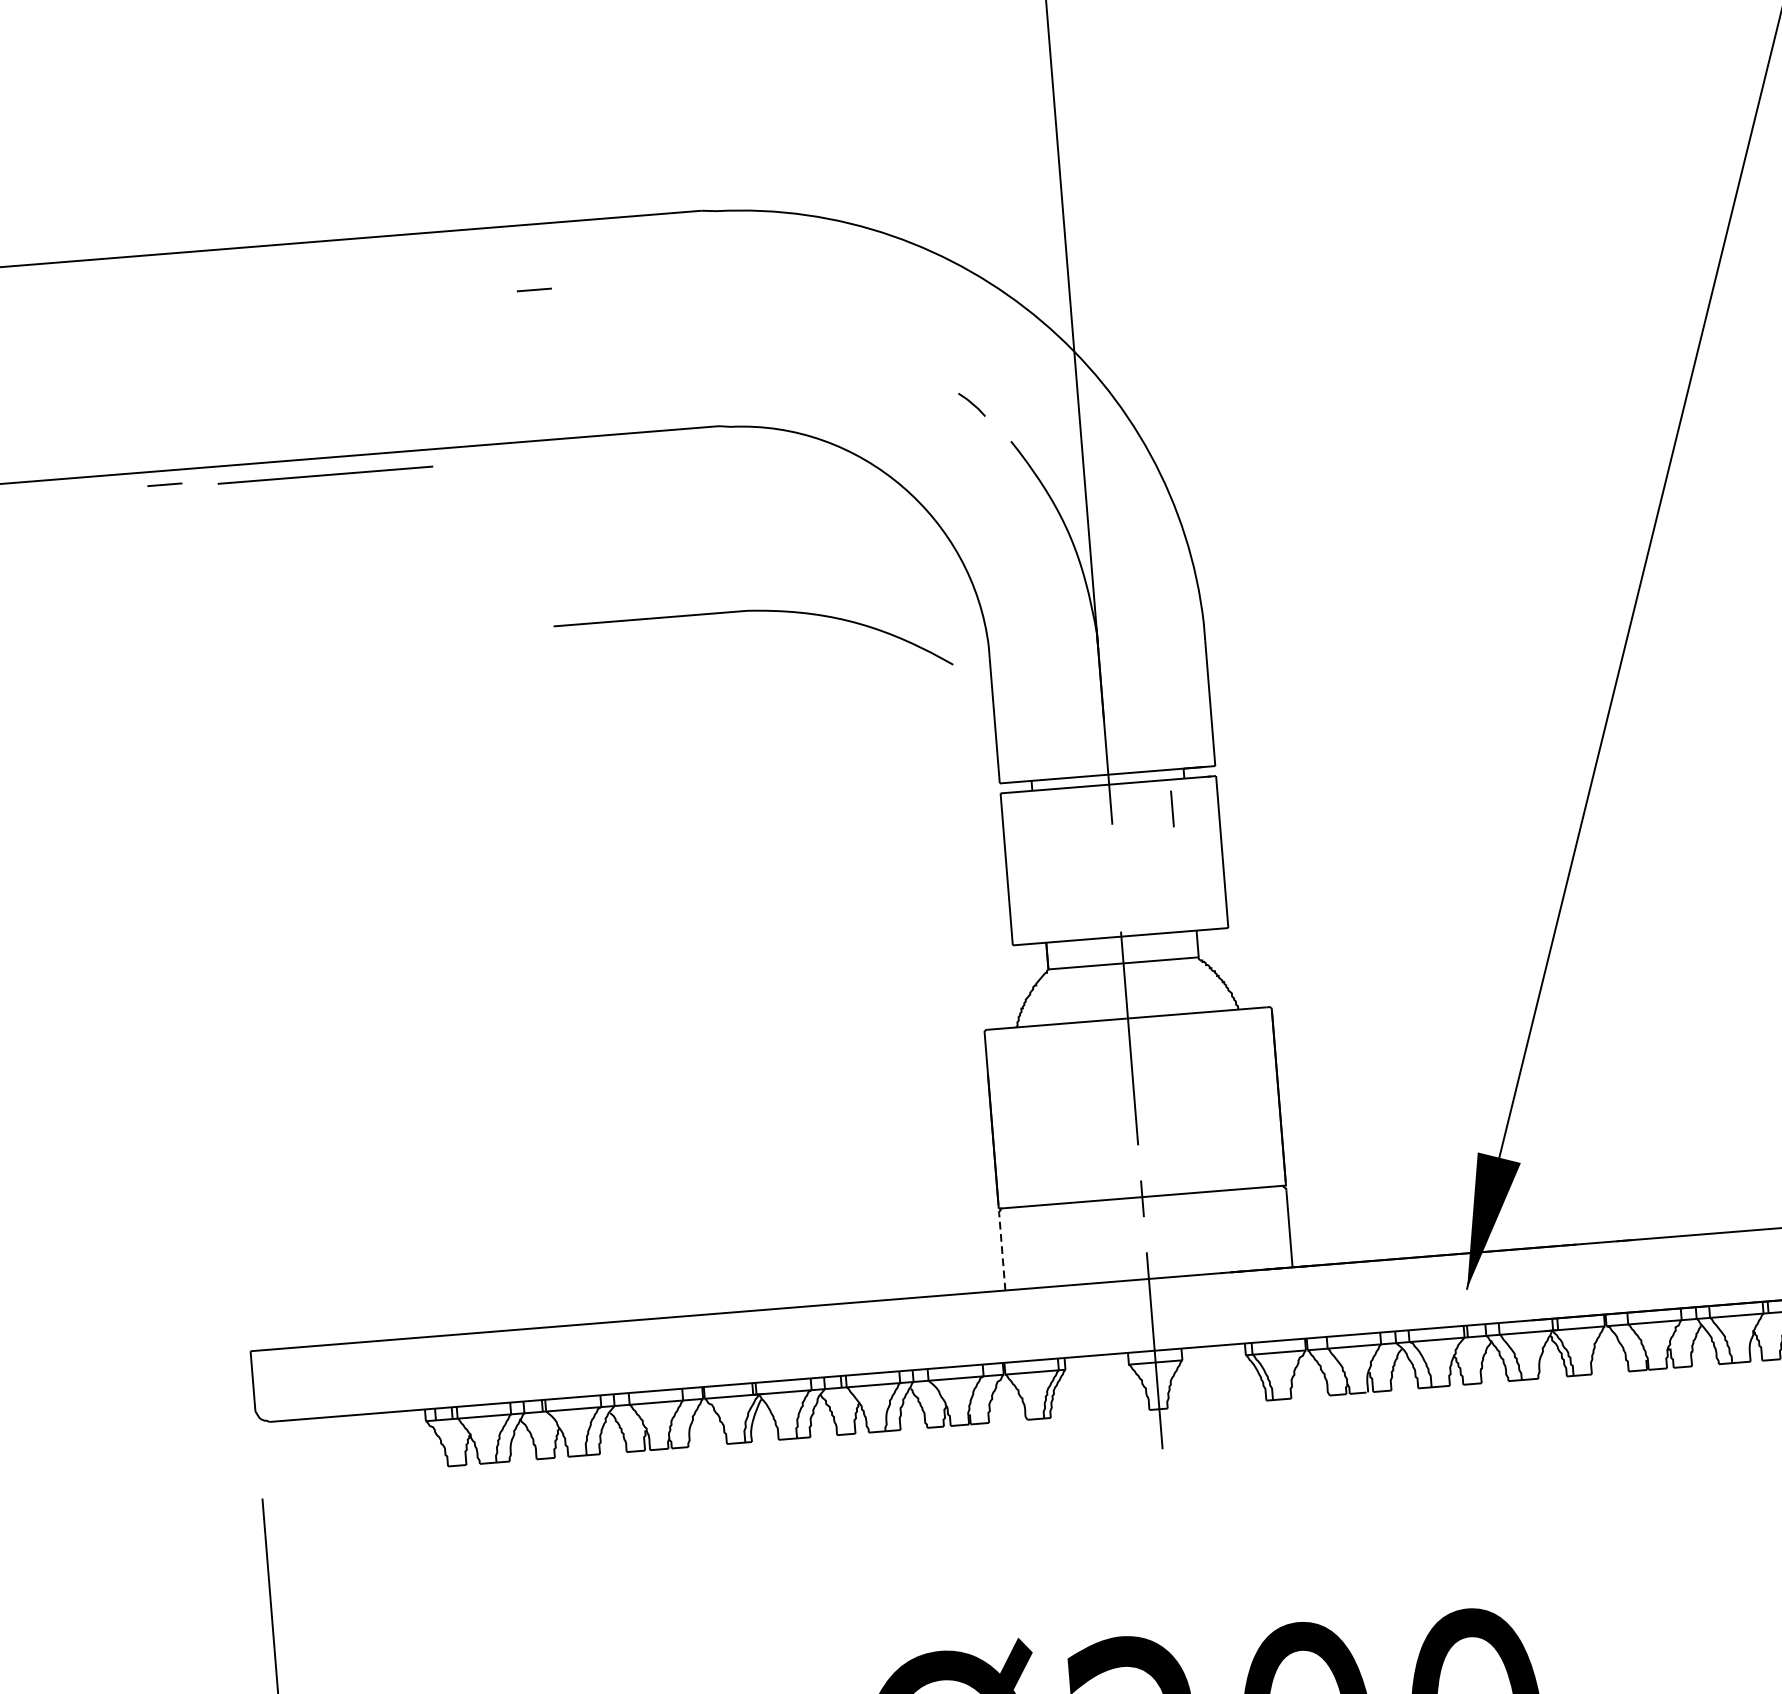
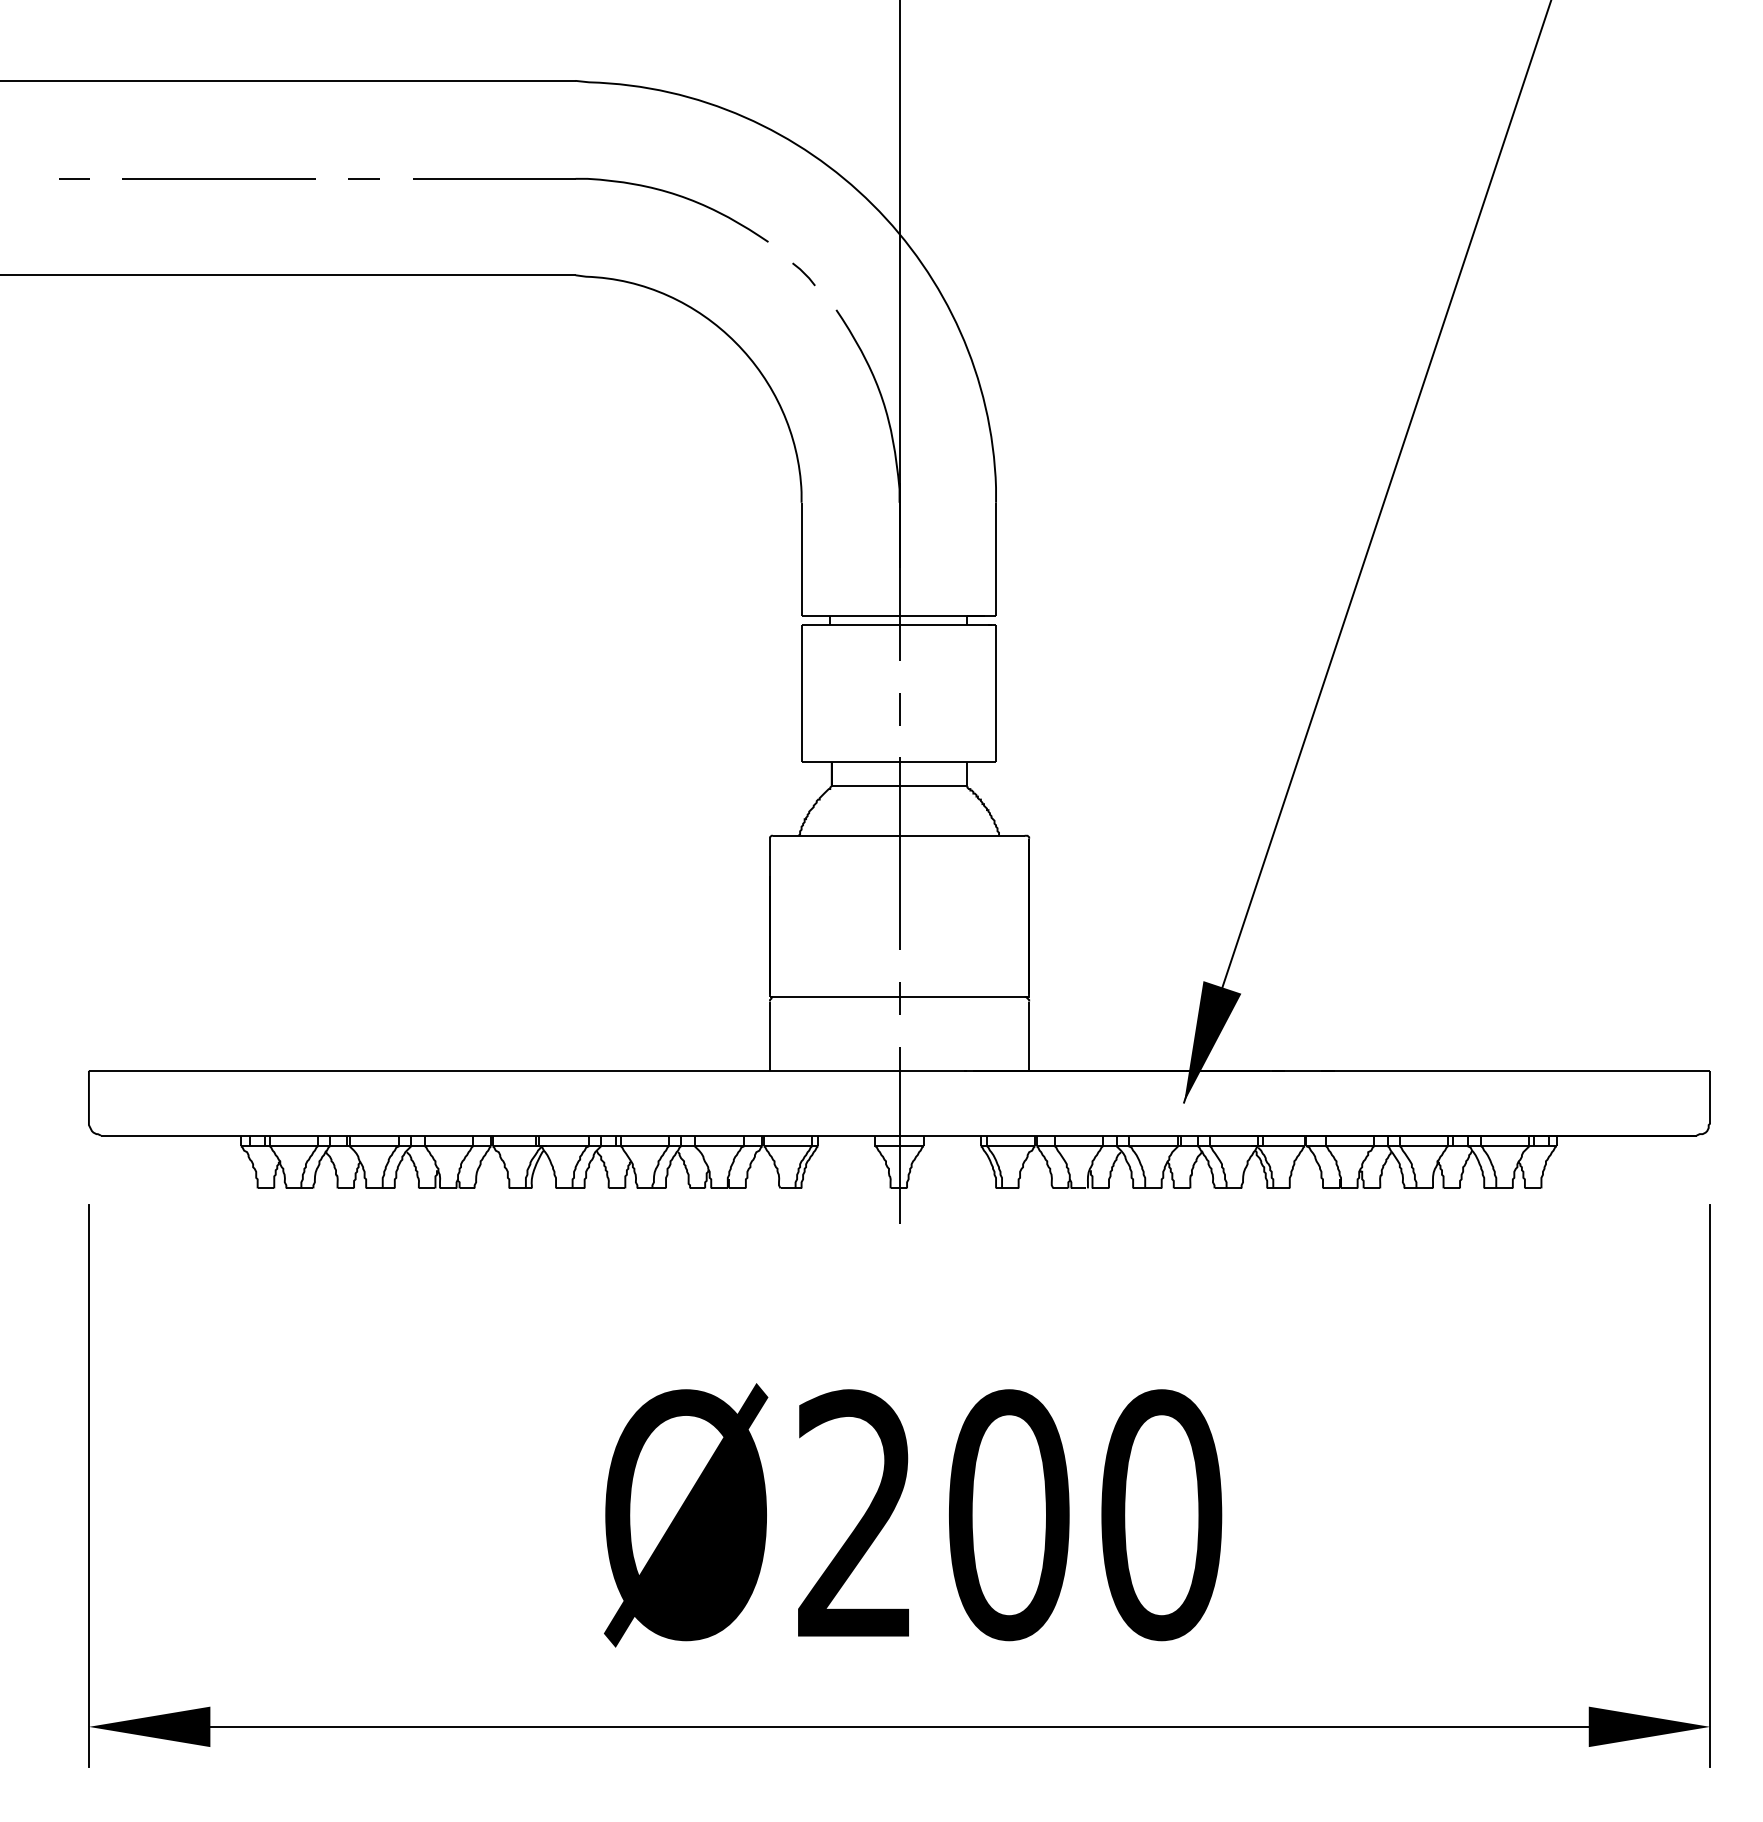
line: (533, 289) -> (363, 178), moved
line: (324, 474) -> (218, 178), moved
line: (164, 484) -> (74, 178), moved
part: (752, 612) -> (592, 180), moved
line: (1172, 809) -> (899, 709), moved
line: (1002, 1252) -> (770, 1036), dashed -> solid

